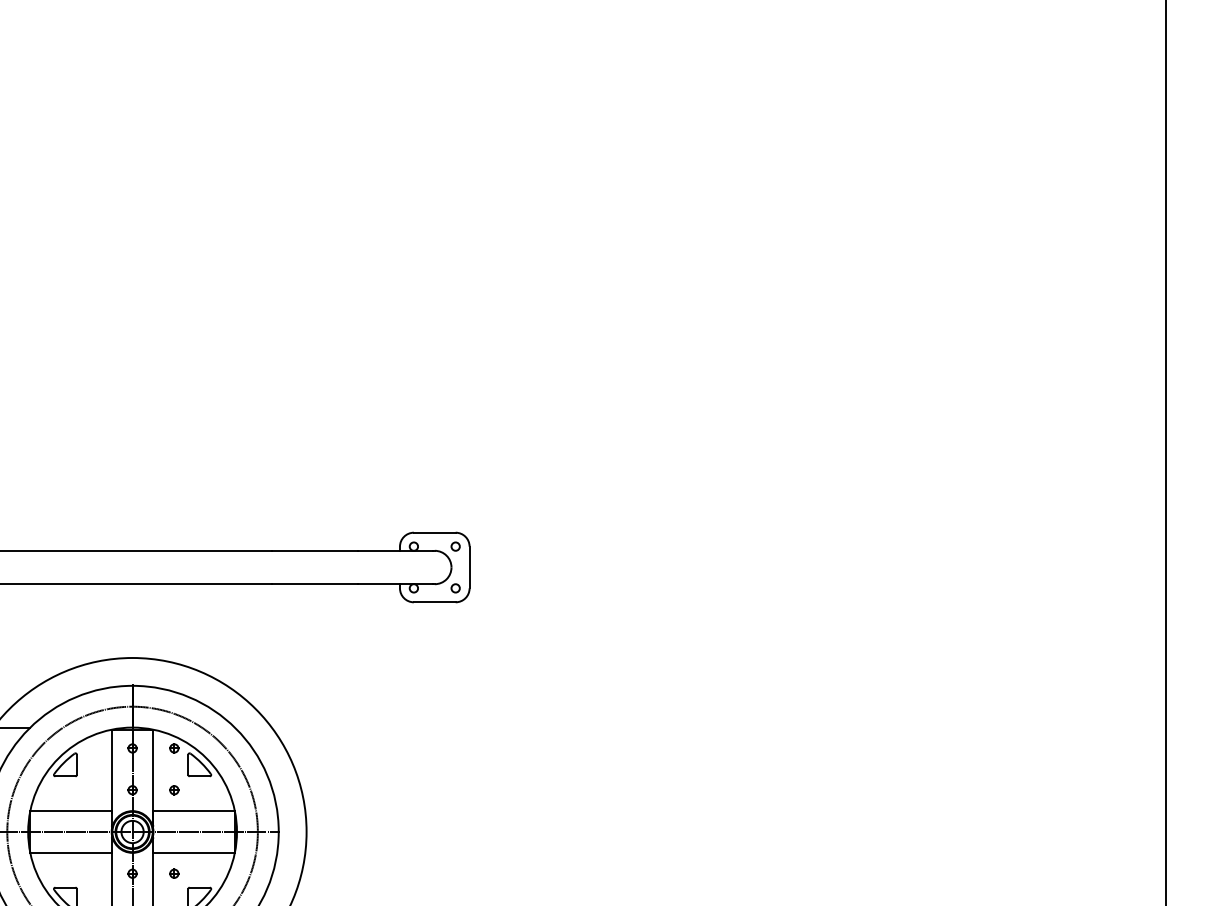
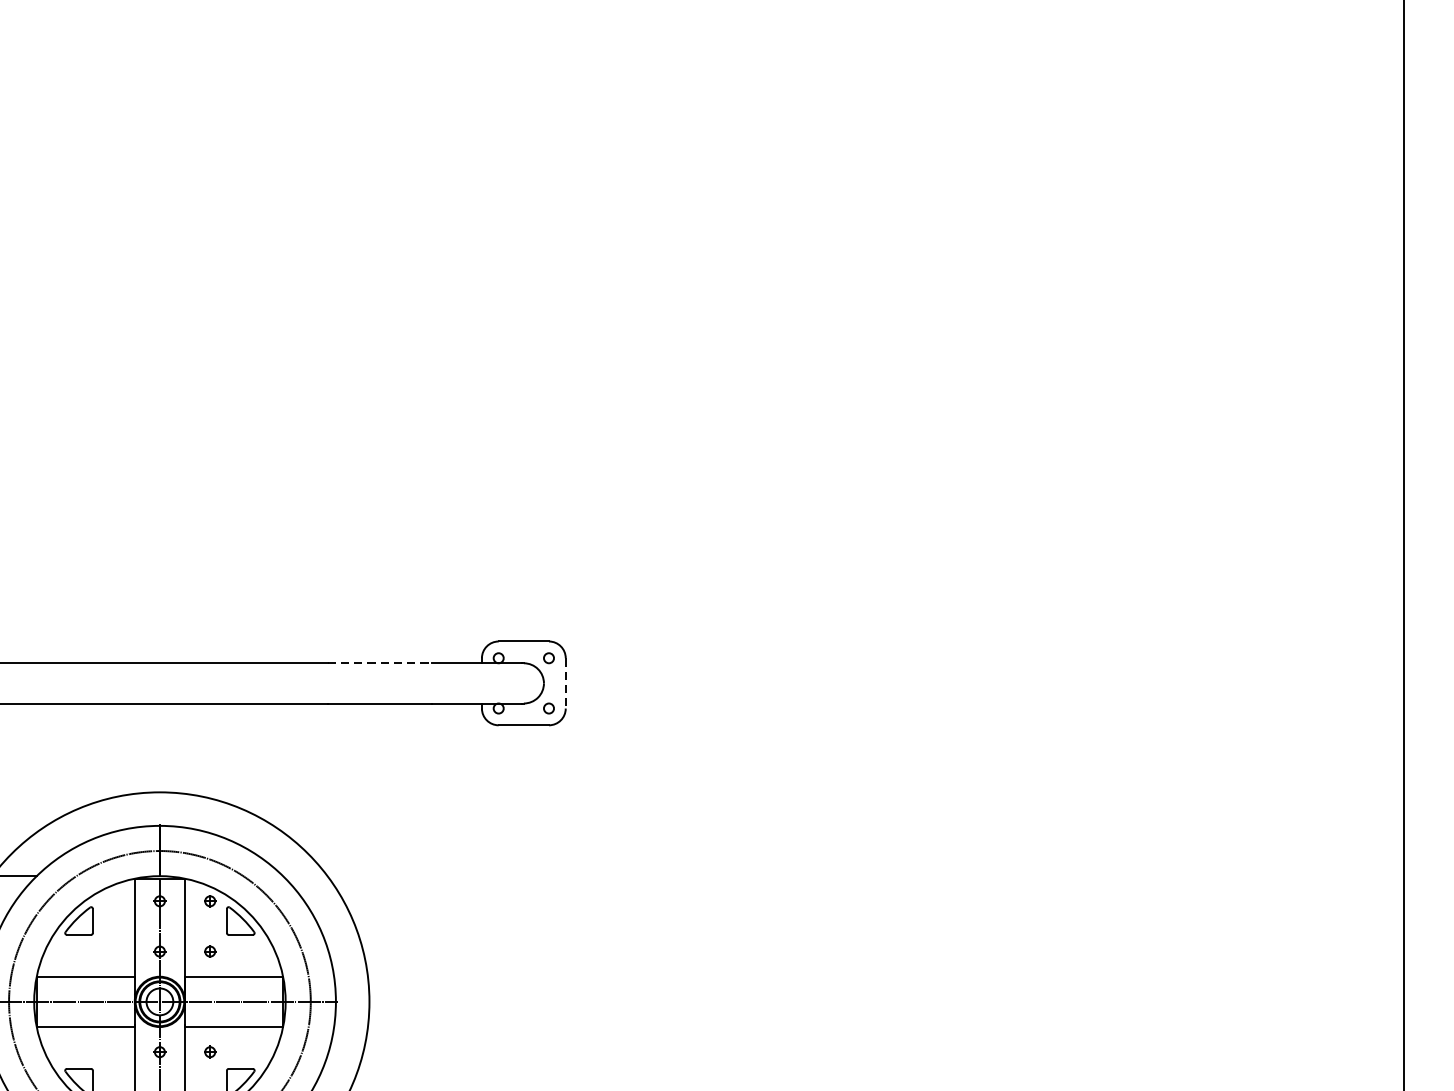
line: (315, 550) -> (380, 662), solid -> dashed
line: (469, 567) -> (565, 683), solid -> dashed

